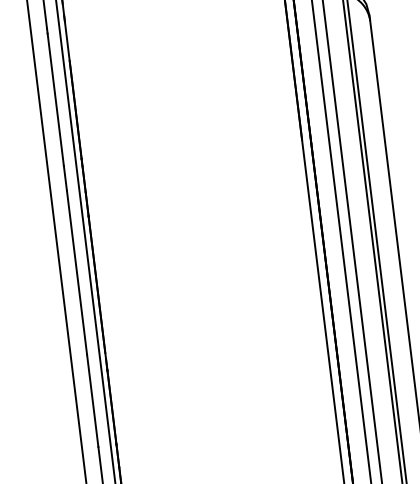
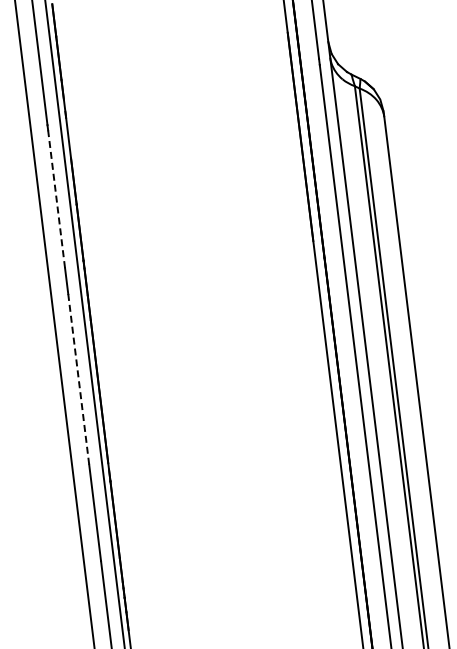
line: (55, 99) -> (56, 198), solid -> dashed
line: (76, 272) -> (78, 379), solid -> dashed

